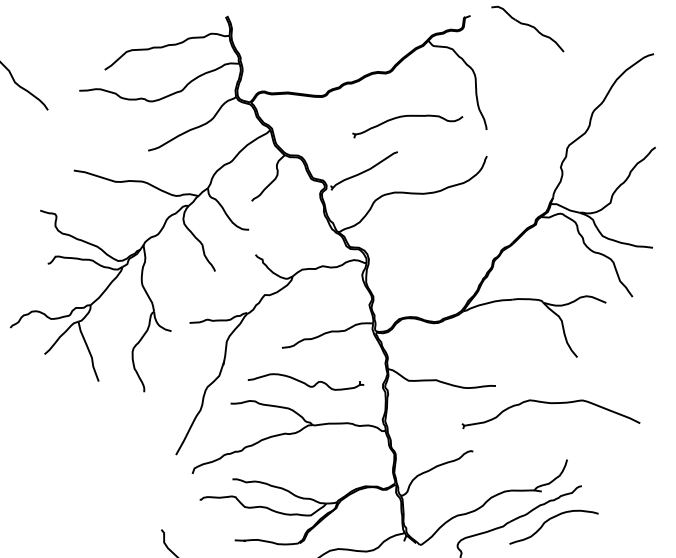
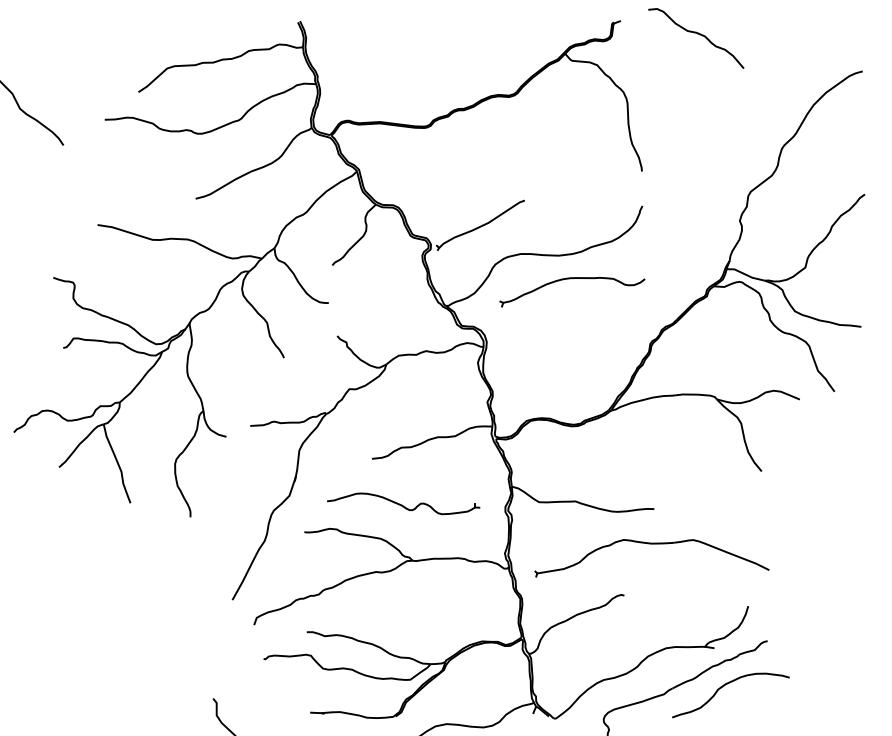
part: (404, 117) -> (567, 280), moved
part: (551, 404) -> (652, 545), moved

